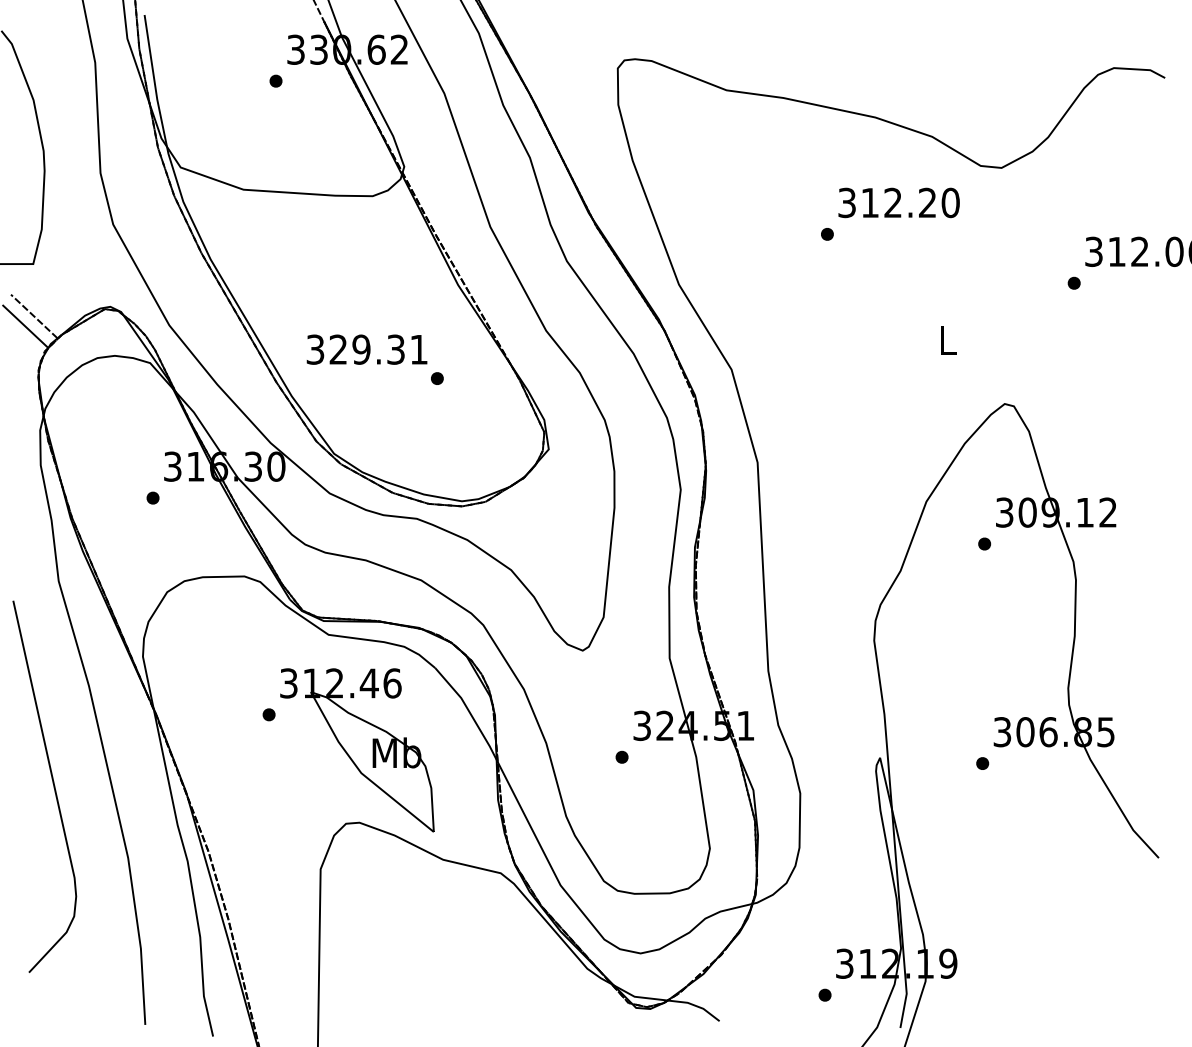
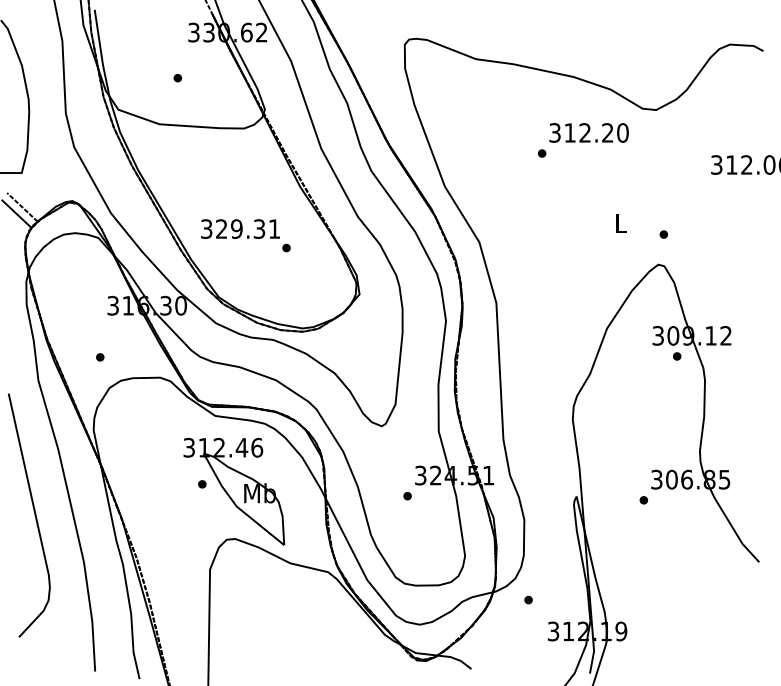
part: (275, 81) -> (177, 78), moved
part: (1073, 283) -> (663, 234), moved
part: (153, 498) -> (100, 357), moved
part: (985, 544) -> (677, 356), moved
part: (269, 715) -> (202, 484), moved
part: (824, 994) -> (528, 599), moved

